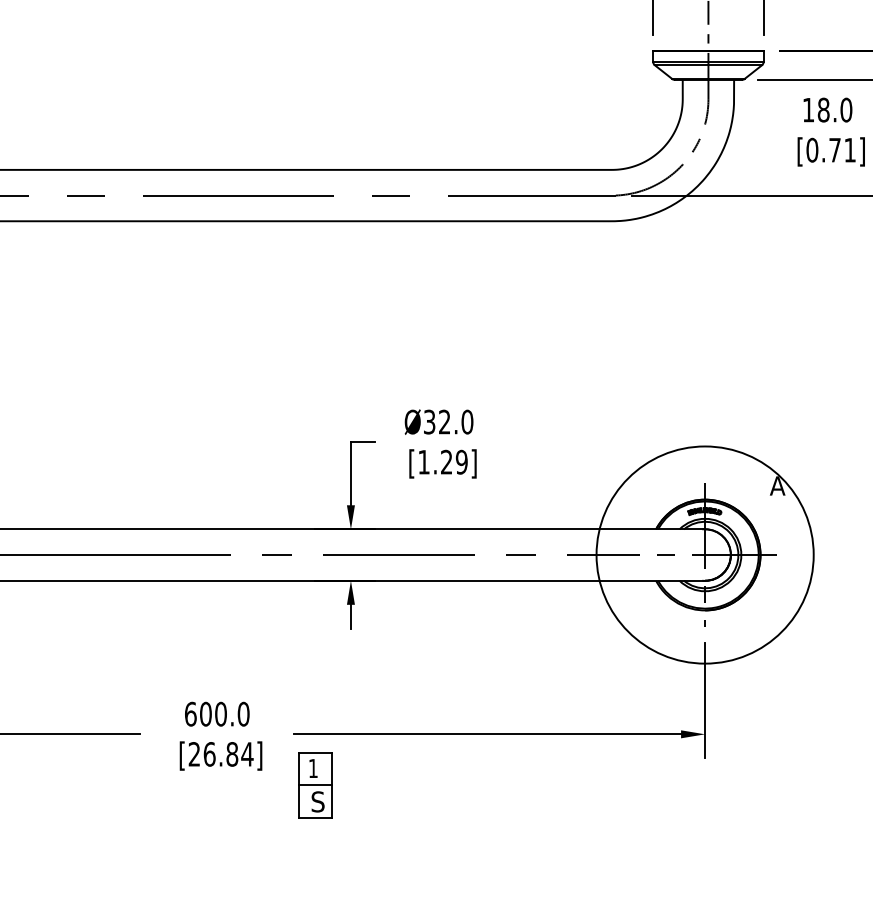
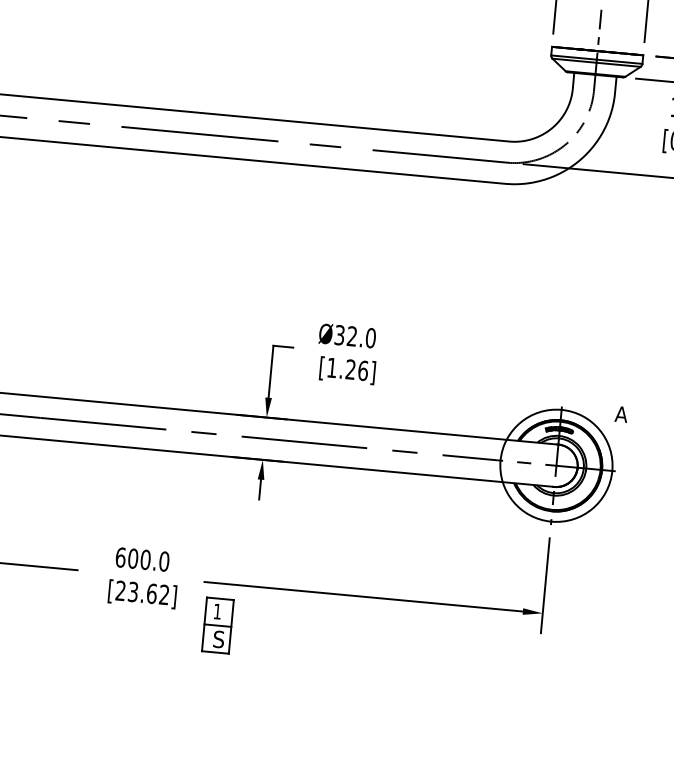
text: (461, 461) -> (362, 370), [1.29] -> [1.26]
circle: (705, 554) -> (556, 465), size x0.62
text: (228, 754) -> (148, 593), [26.84] -> [23.62]

